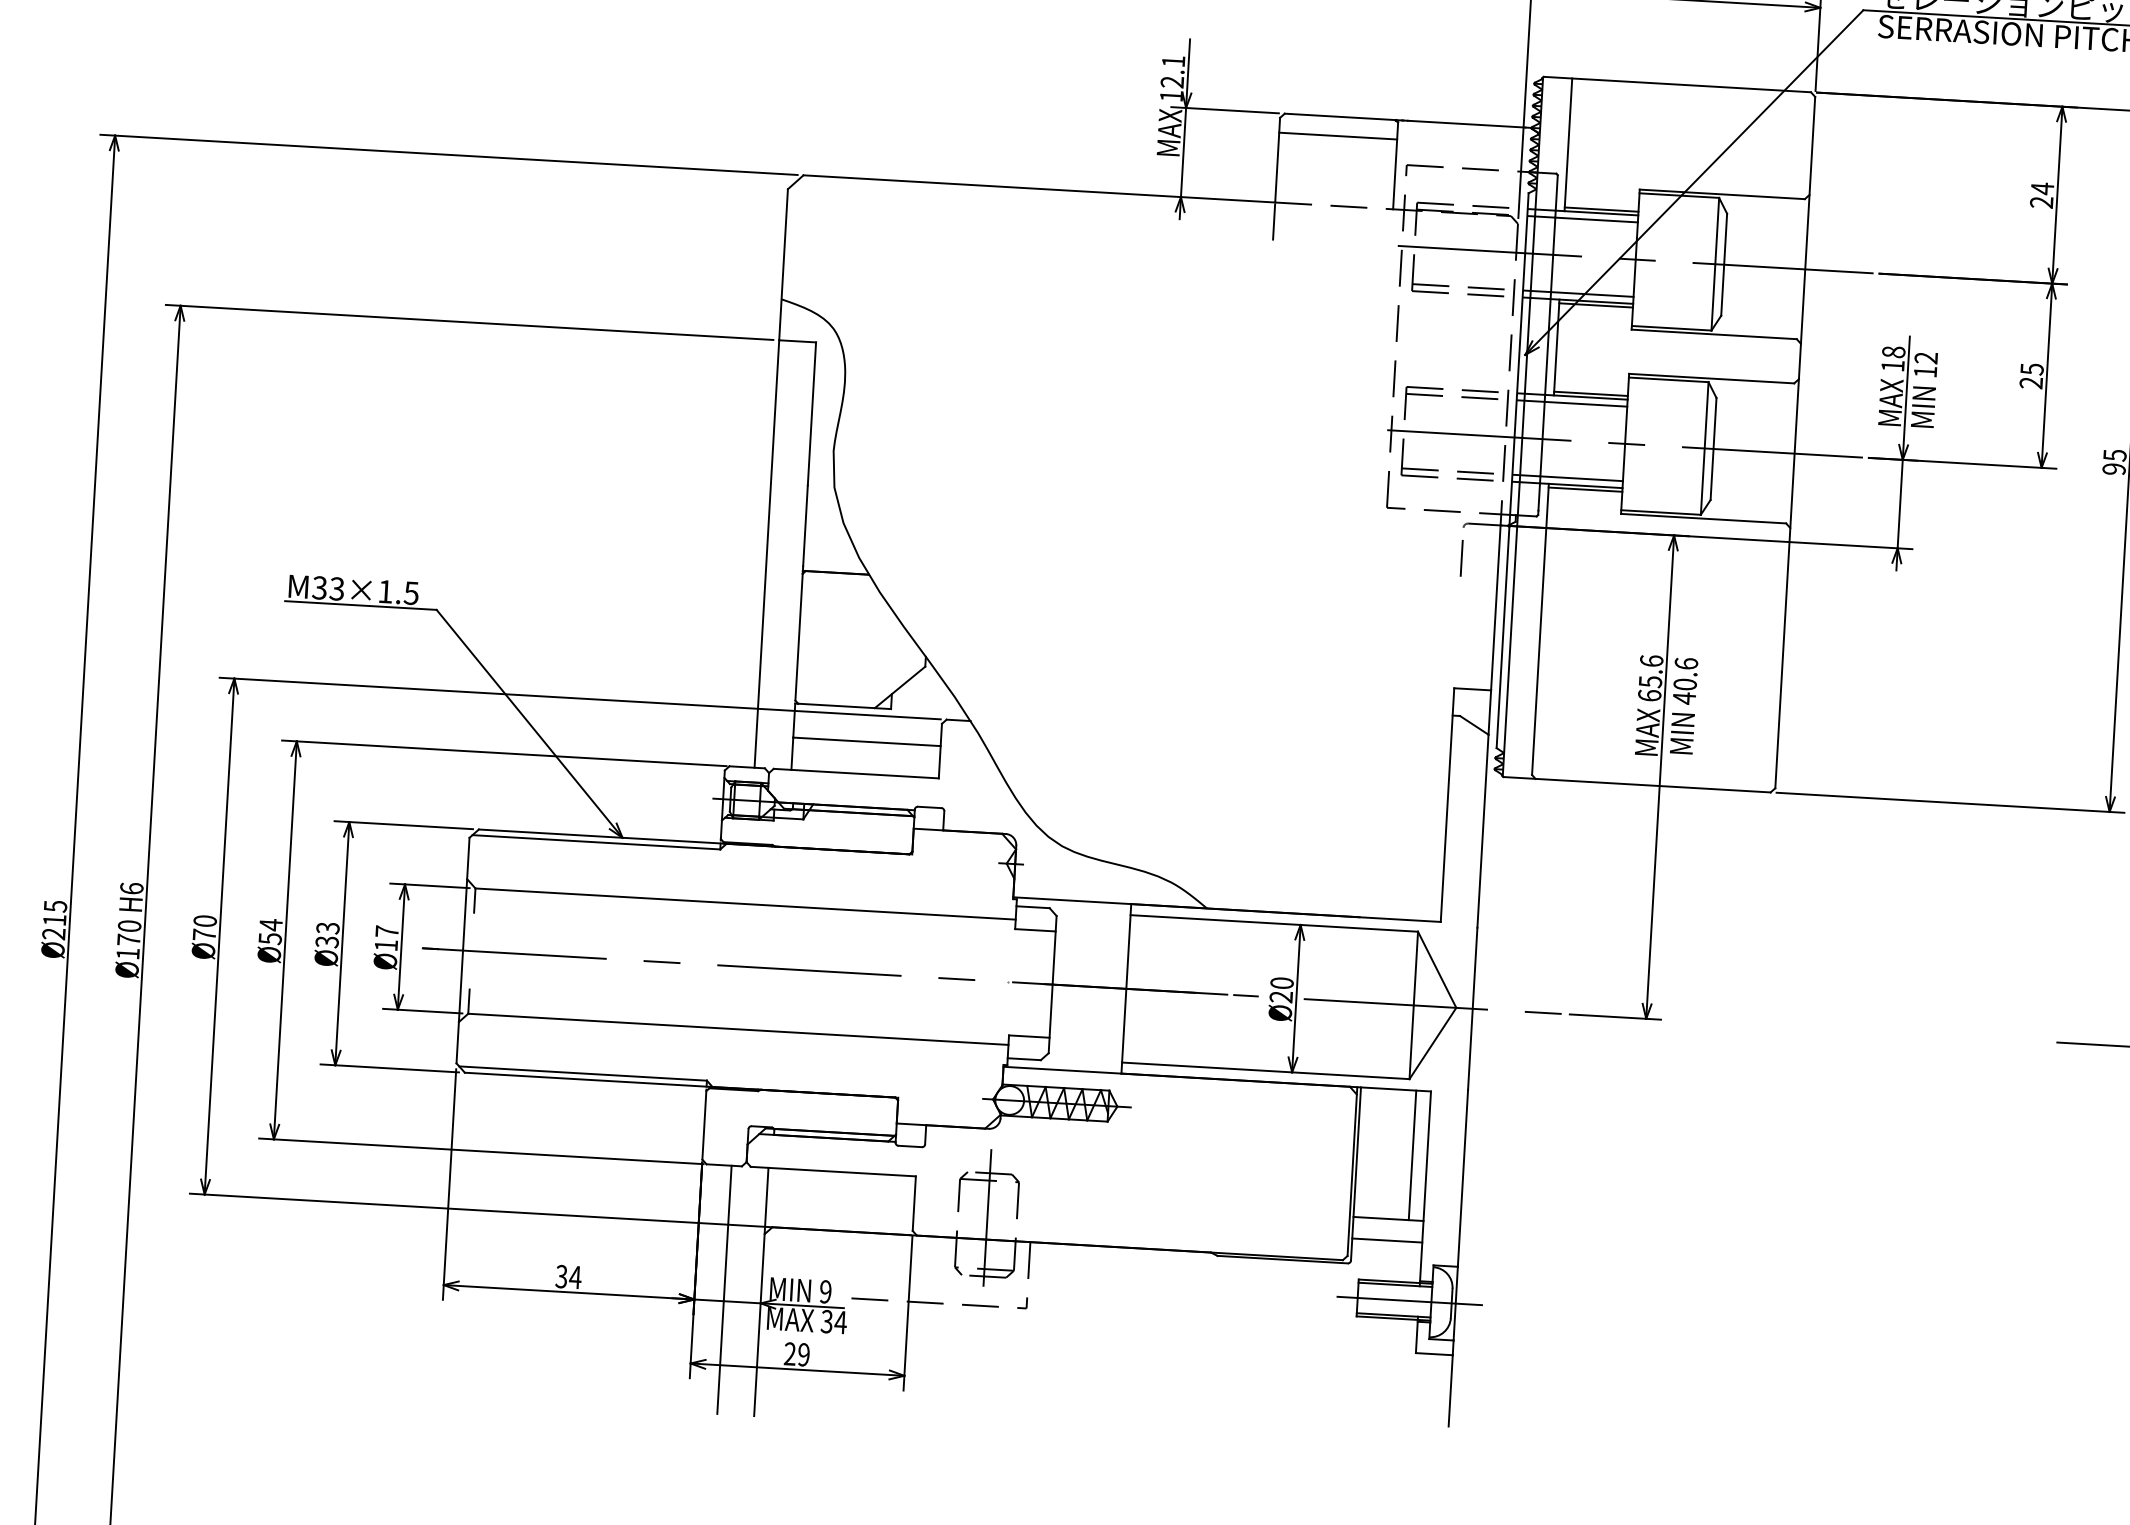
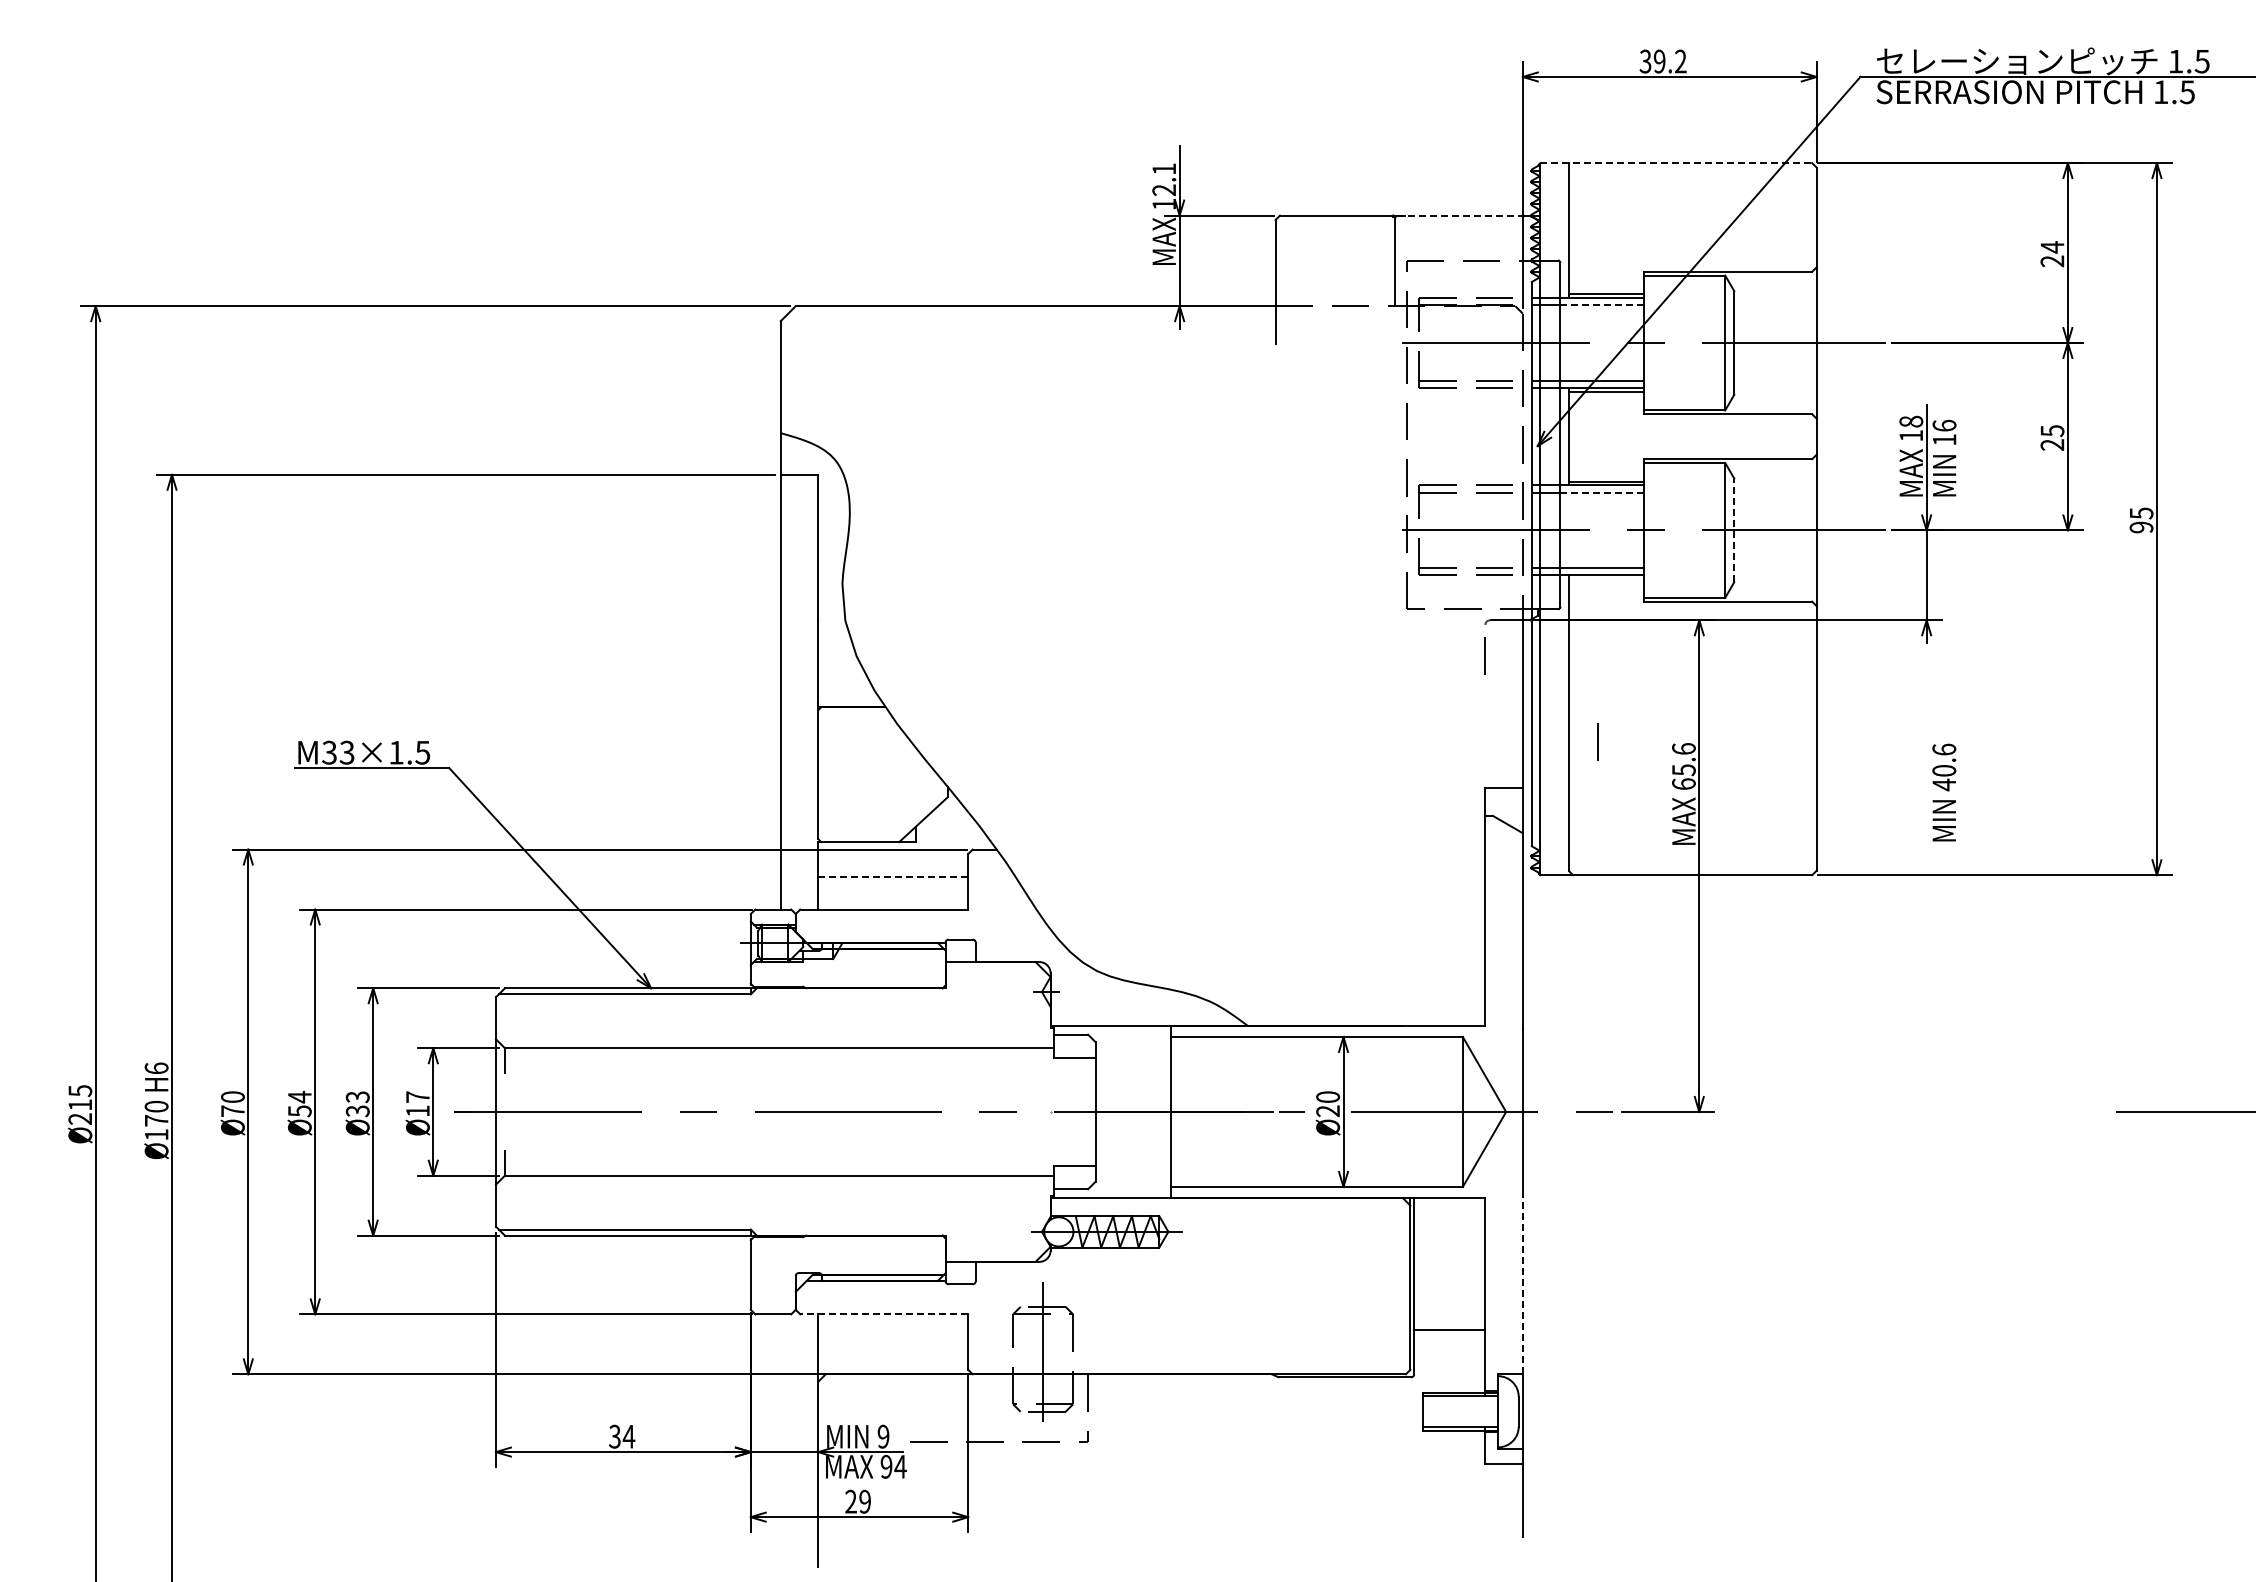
line: (1677, 84) -> (1676, 163), solid -> dashed
line: (1467, 124) -> (1465, 215), solid -> dashed
line: (1338, 136) -> (1335, 235), removed
line: (1596, 220) -> (1602, 305), solid -> dashed
text: (1926, 357) -> (1944, 425), 12 -> 16
line: (1586, 404) -> (1602, 492), solid -> dashed
line: (1713, 449) -> (1734, 530), solid -> dashed
line: (1585, 490) -> (1606, 579), removed
line: (1567, 648) -> (1597, 741), added
text: (1684, 705) -> (1944, 792), moved
line: (867, 741) -> (893, 876), solid -> dashed
line: (1412, 1154) -> (1470, 1263), removed
line: (833, 1171) -> (884, 1314), solid -> dashed
line: (1462, 1178) -> (1522, 1284), solid -> dashed
line: (1387, 1240) -> (1449, 1351), removed
line: (724, 1289) -> (780, 1440), removed
line: (1409, 1300) -> (1475, 1411), removed
text: (826, 1321) -> (886, 1466), 34 -> 94

